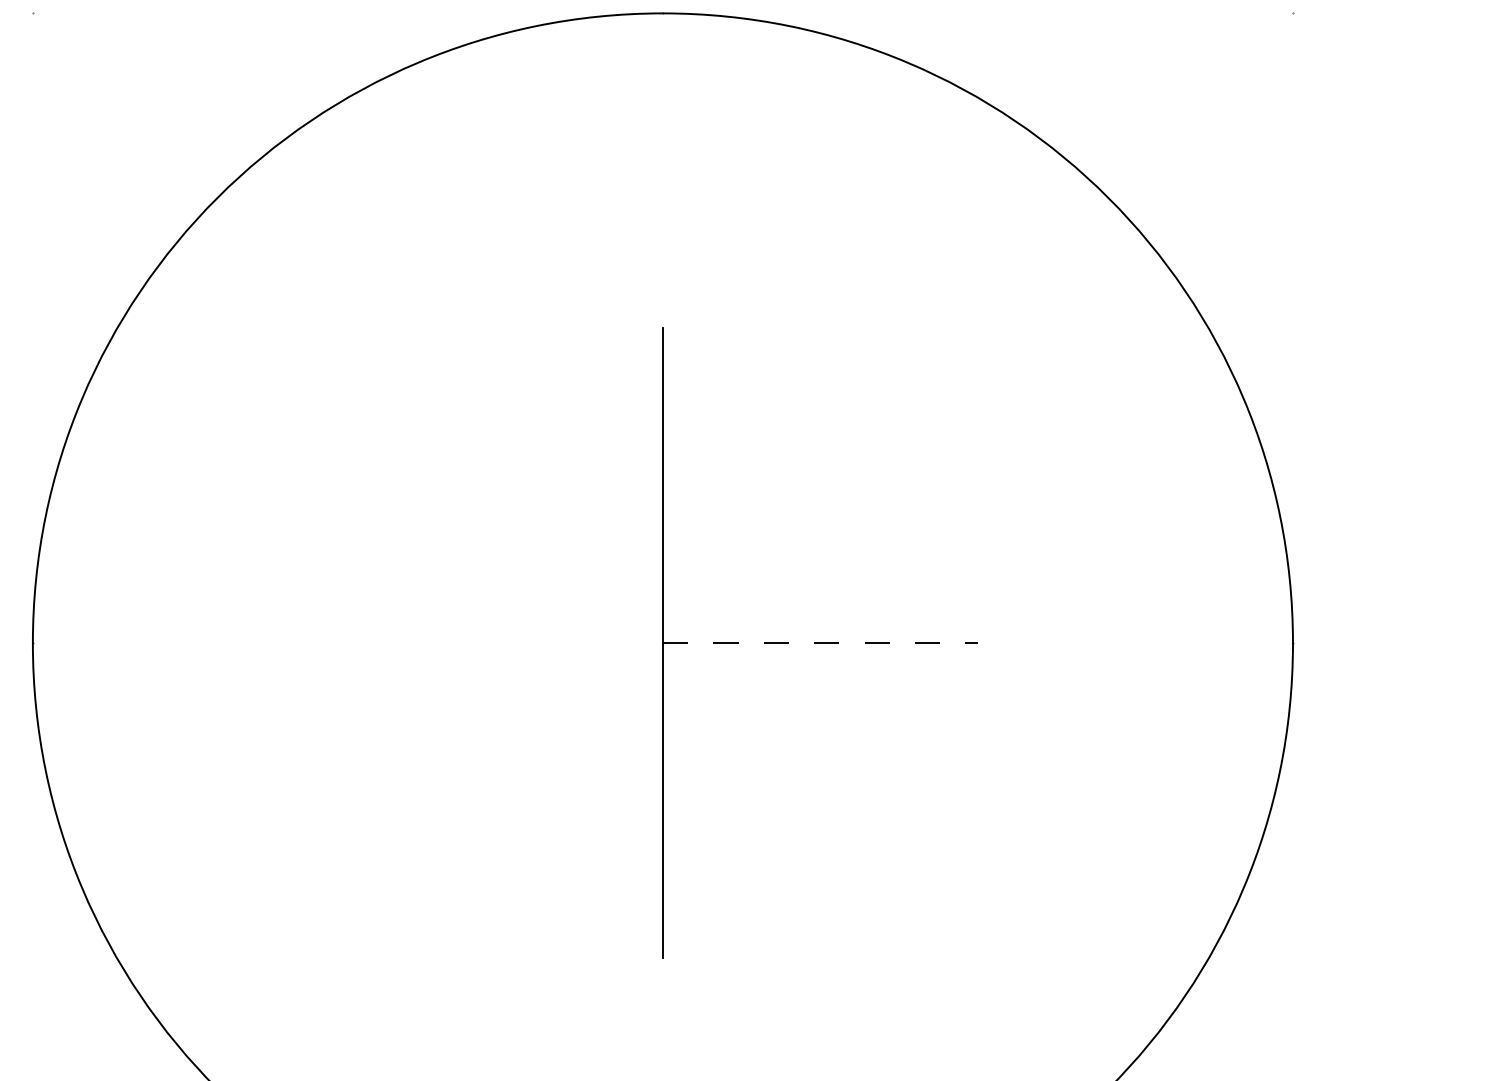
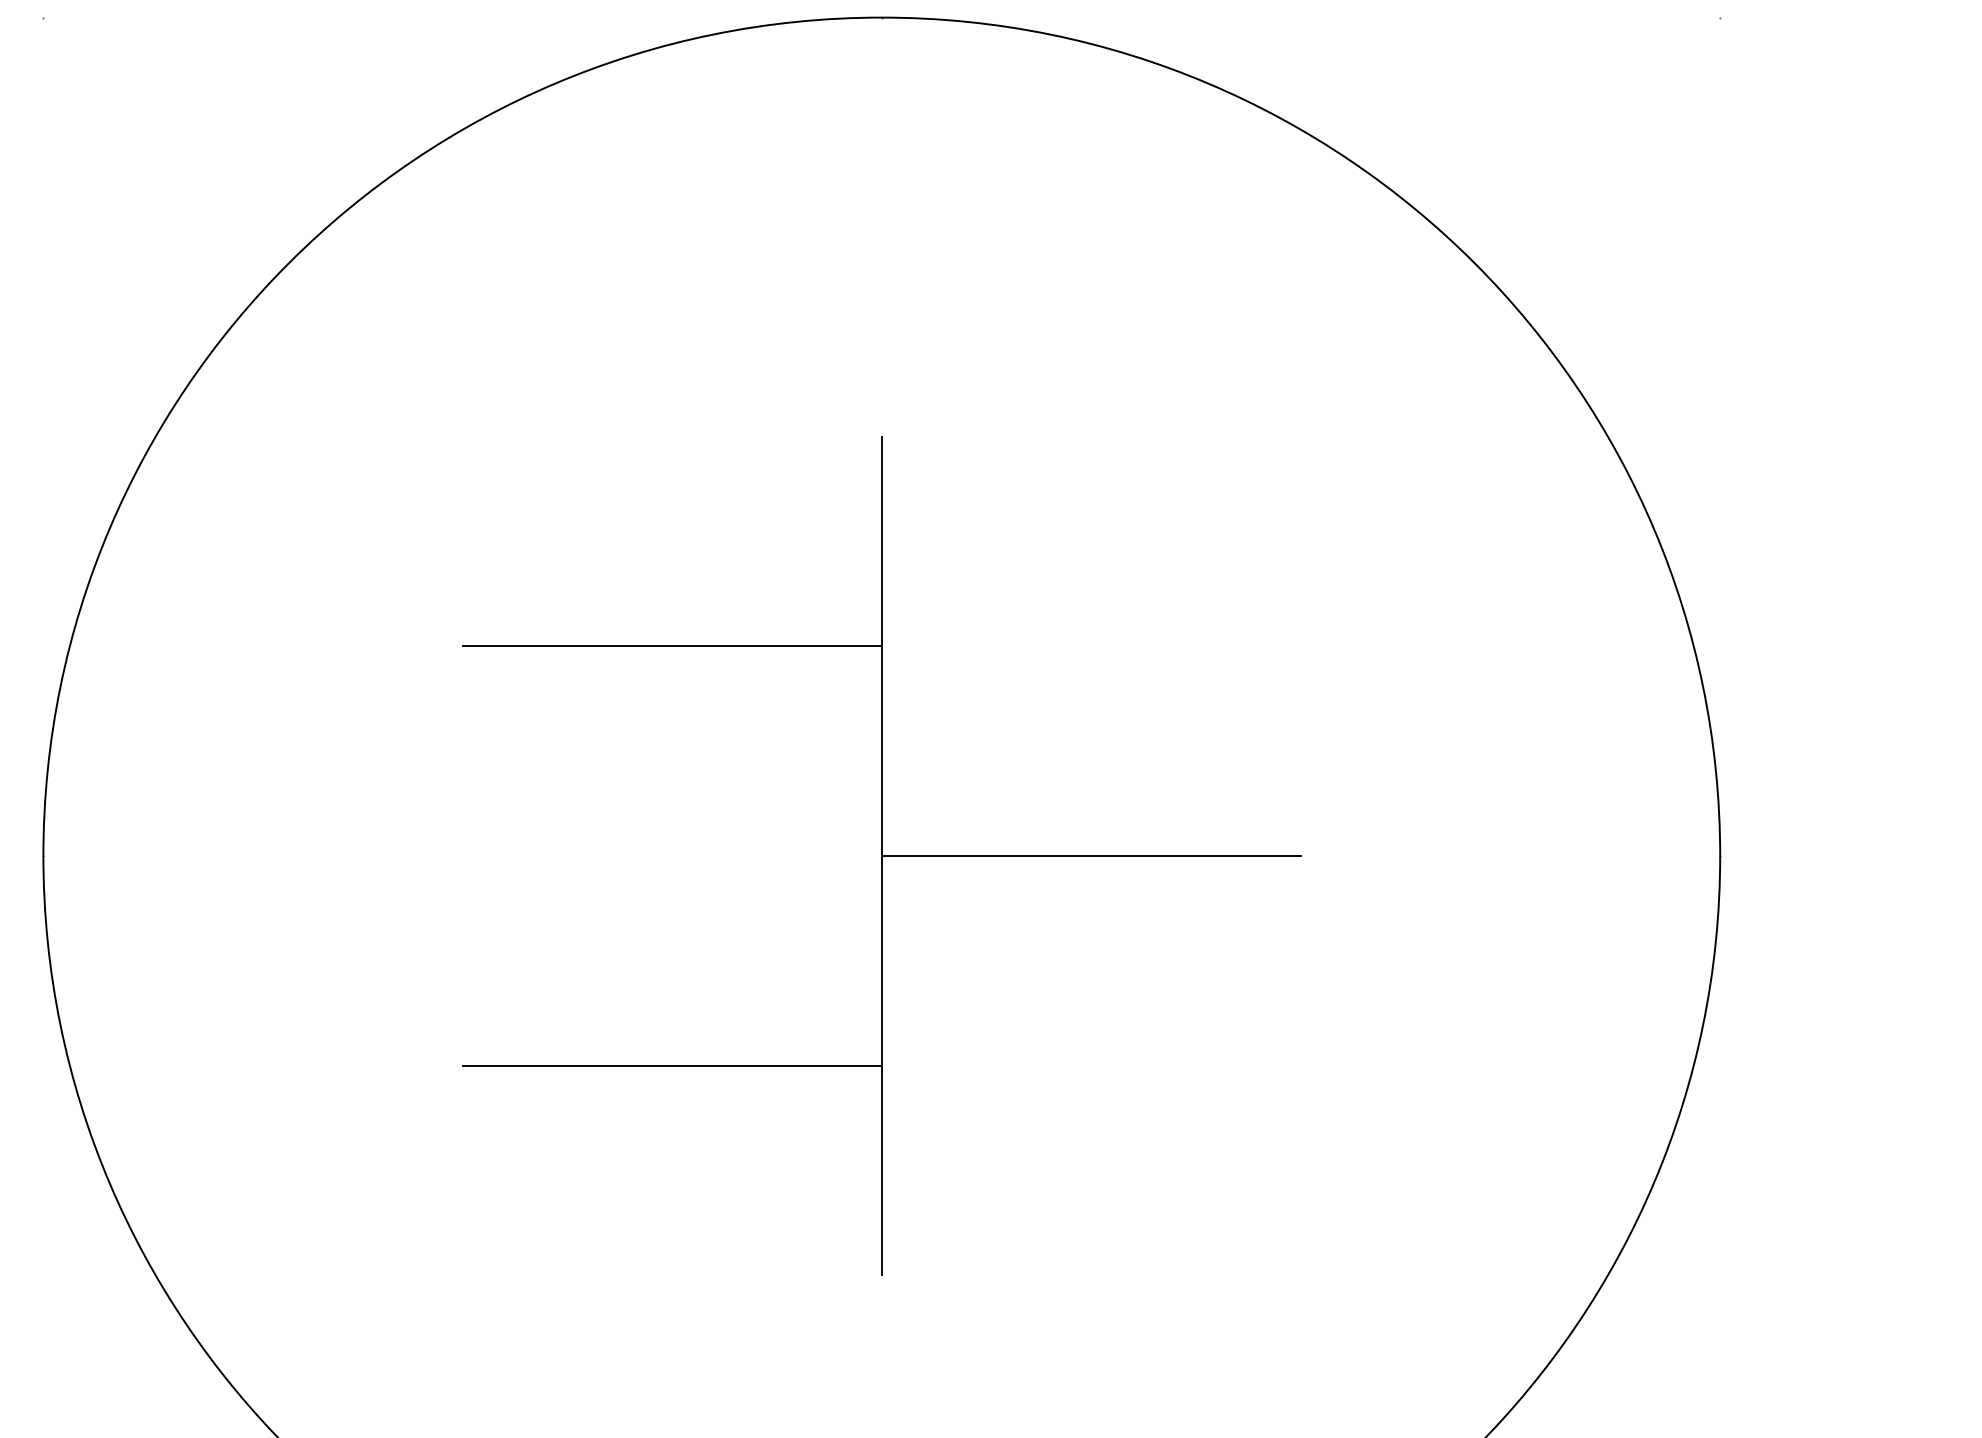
line: (504, 486) -> (671, 646), added
line: (820, 643) -> (1091, 855), dashed -> solid
line: (504, 800) -> (671, 1065), added

